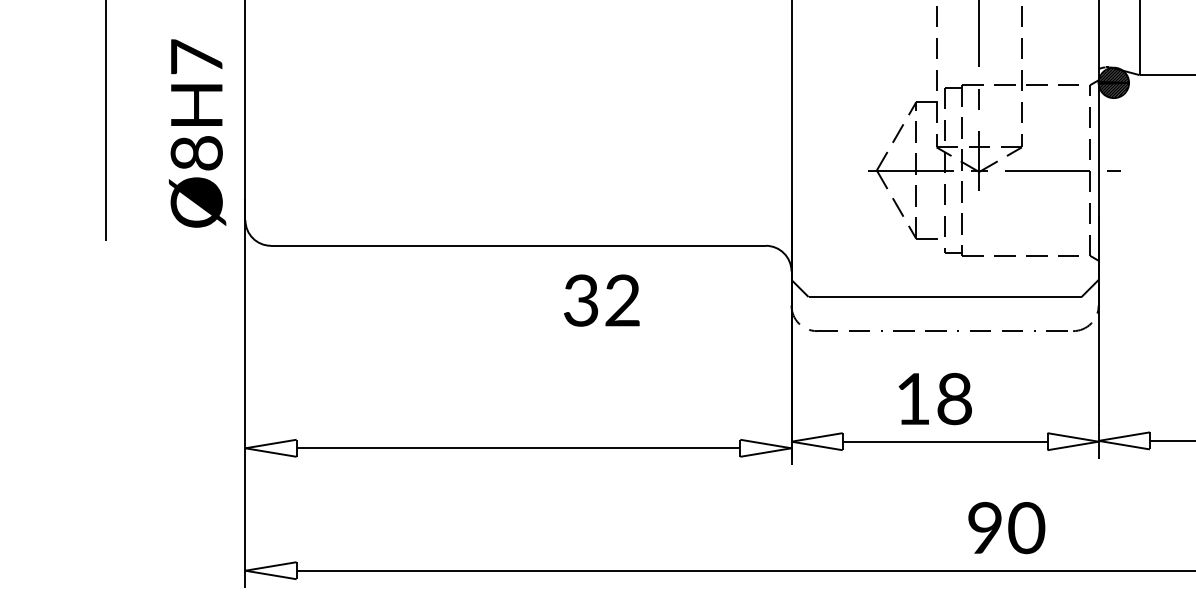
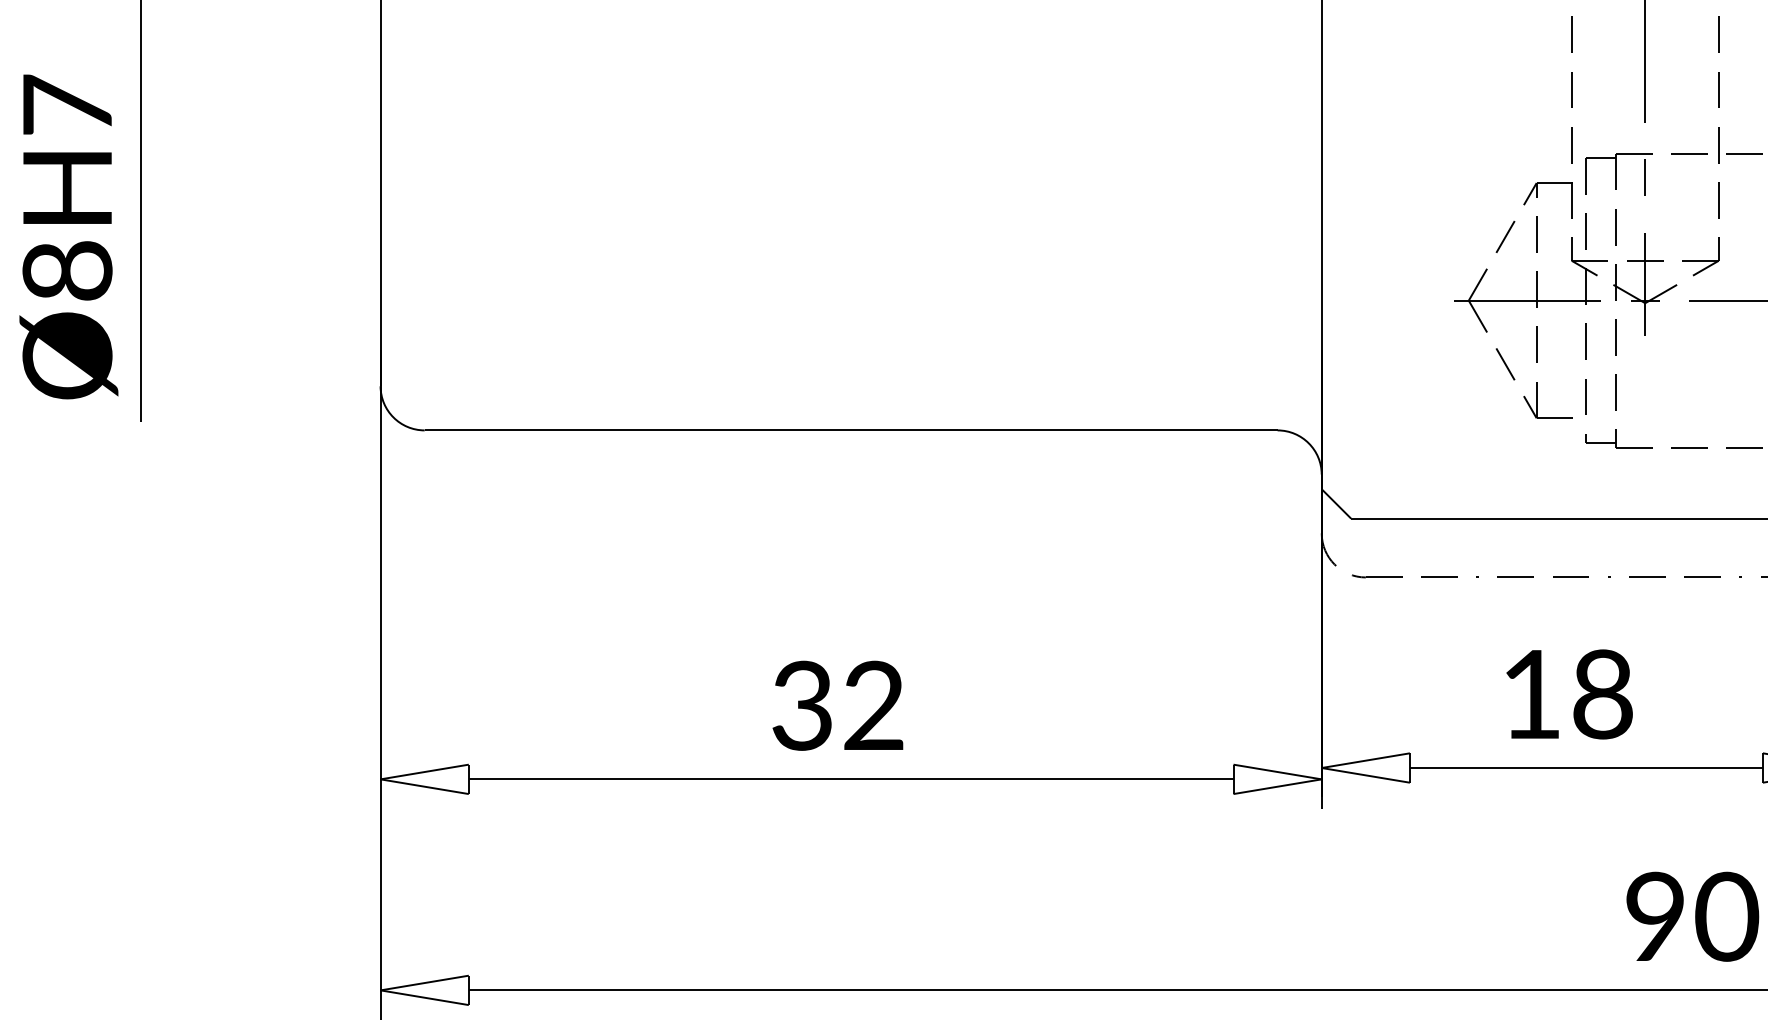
text: (197, 133) -> (68, 236), moved
text: (601, 300) -> (837, 705), moved

